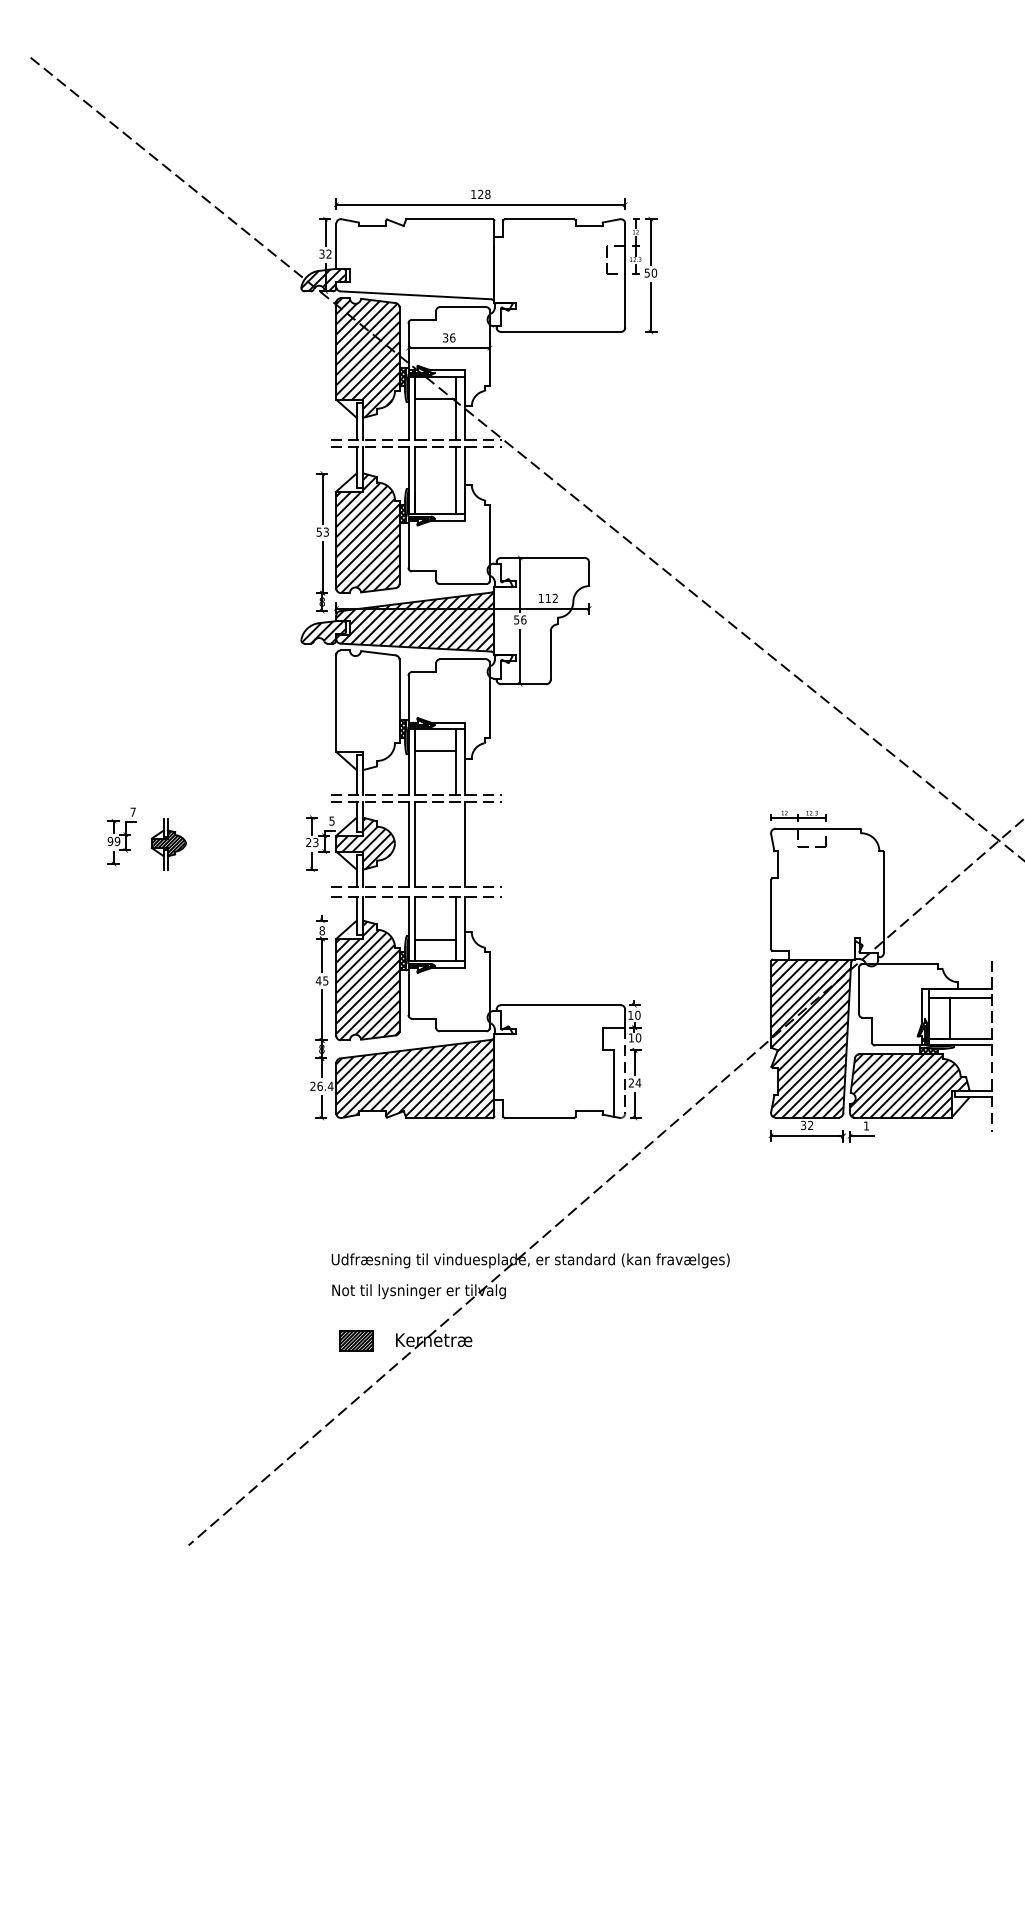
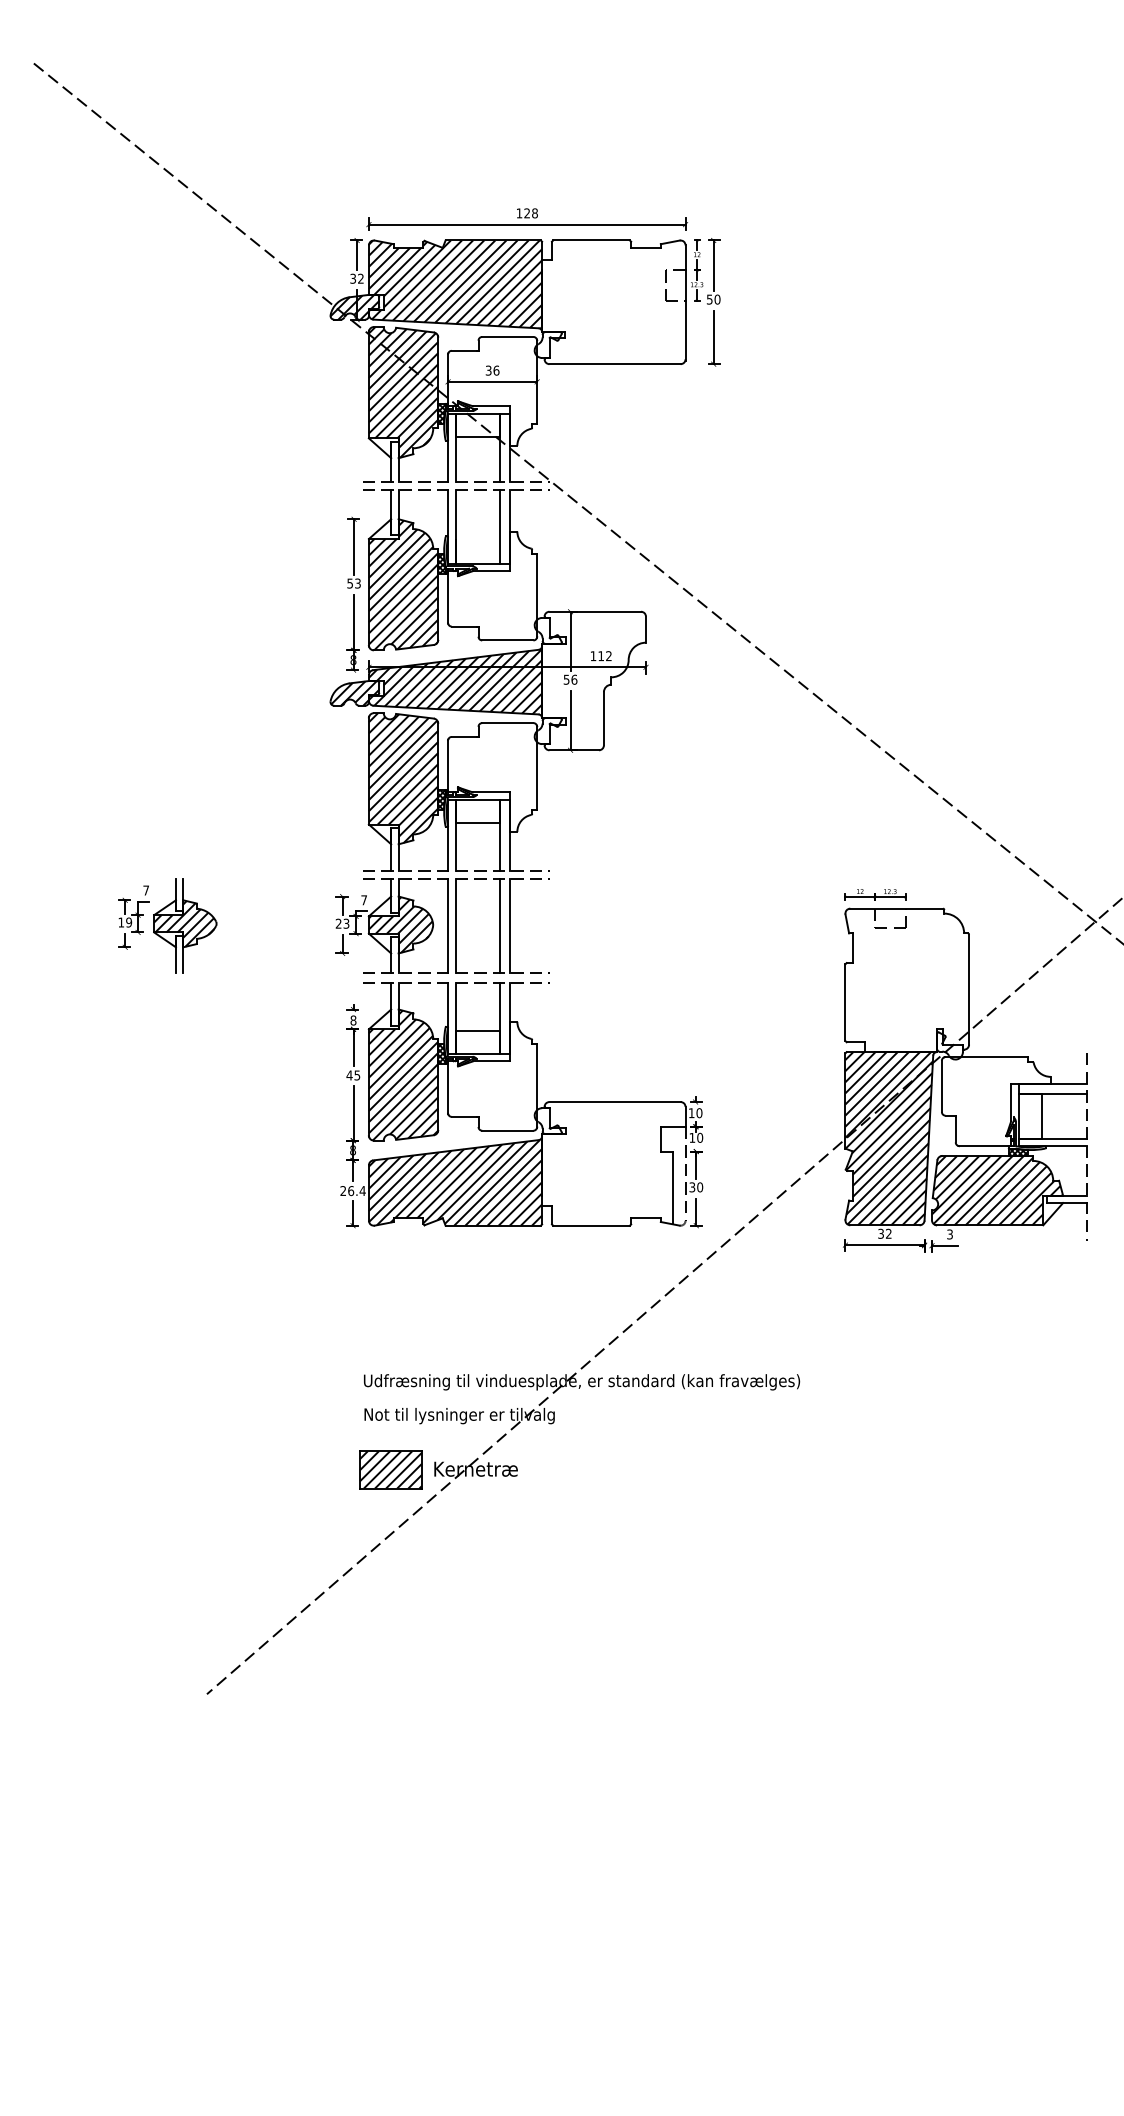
hatch: (415, 259) -> (455, 284), added
hatch: (367, 709) -> (403, 777), added
text: (331, 821) -> (363, 900), 5 -> 7
text: (110, 841) -> (121, 922), 99 -> 19
part: (169, 844) -> (185, 925), size x1.67
line: (456, 844) -> (500, 925), added
text: (635, 1083) -> (696, 1187), 24 -> 30
text: (866, 1126) -> (949, 1234), 1 -> 3
part: (356, 1340) -> (390, 1469), size x1.67

